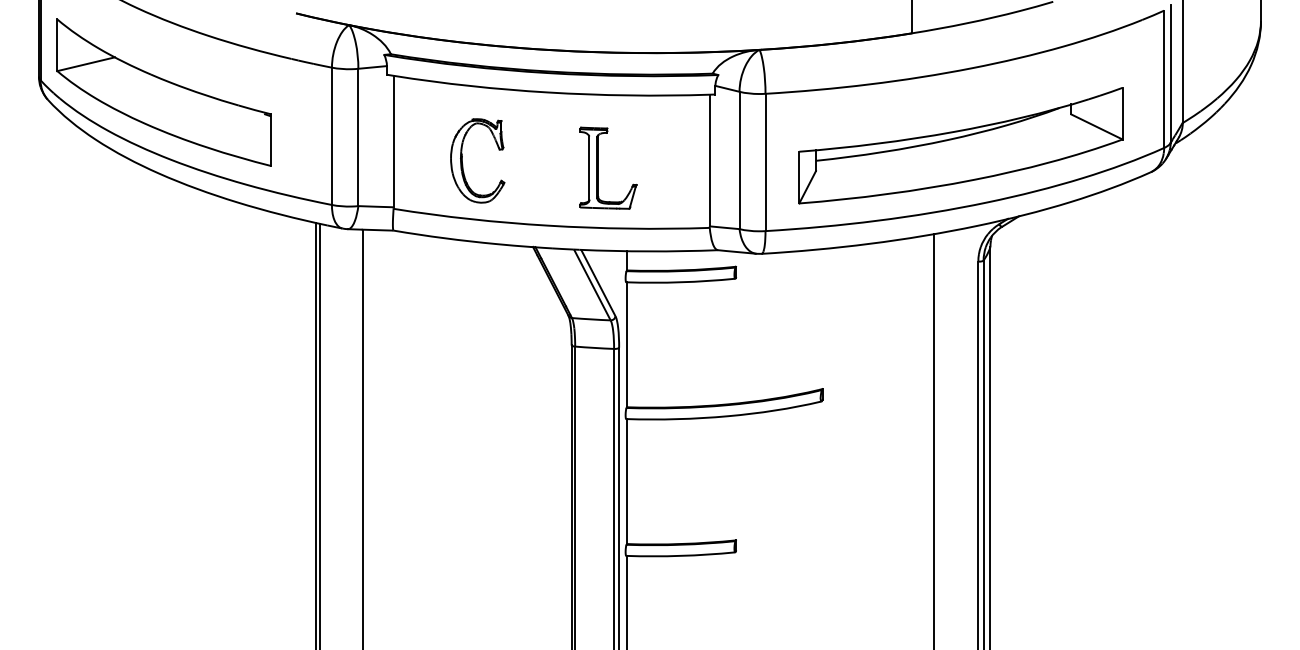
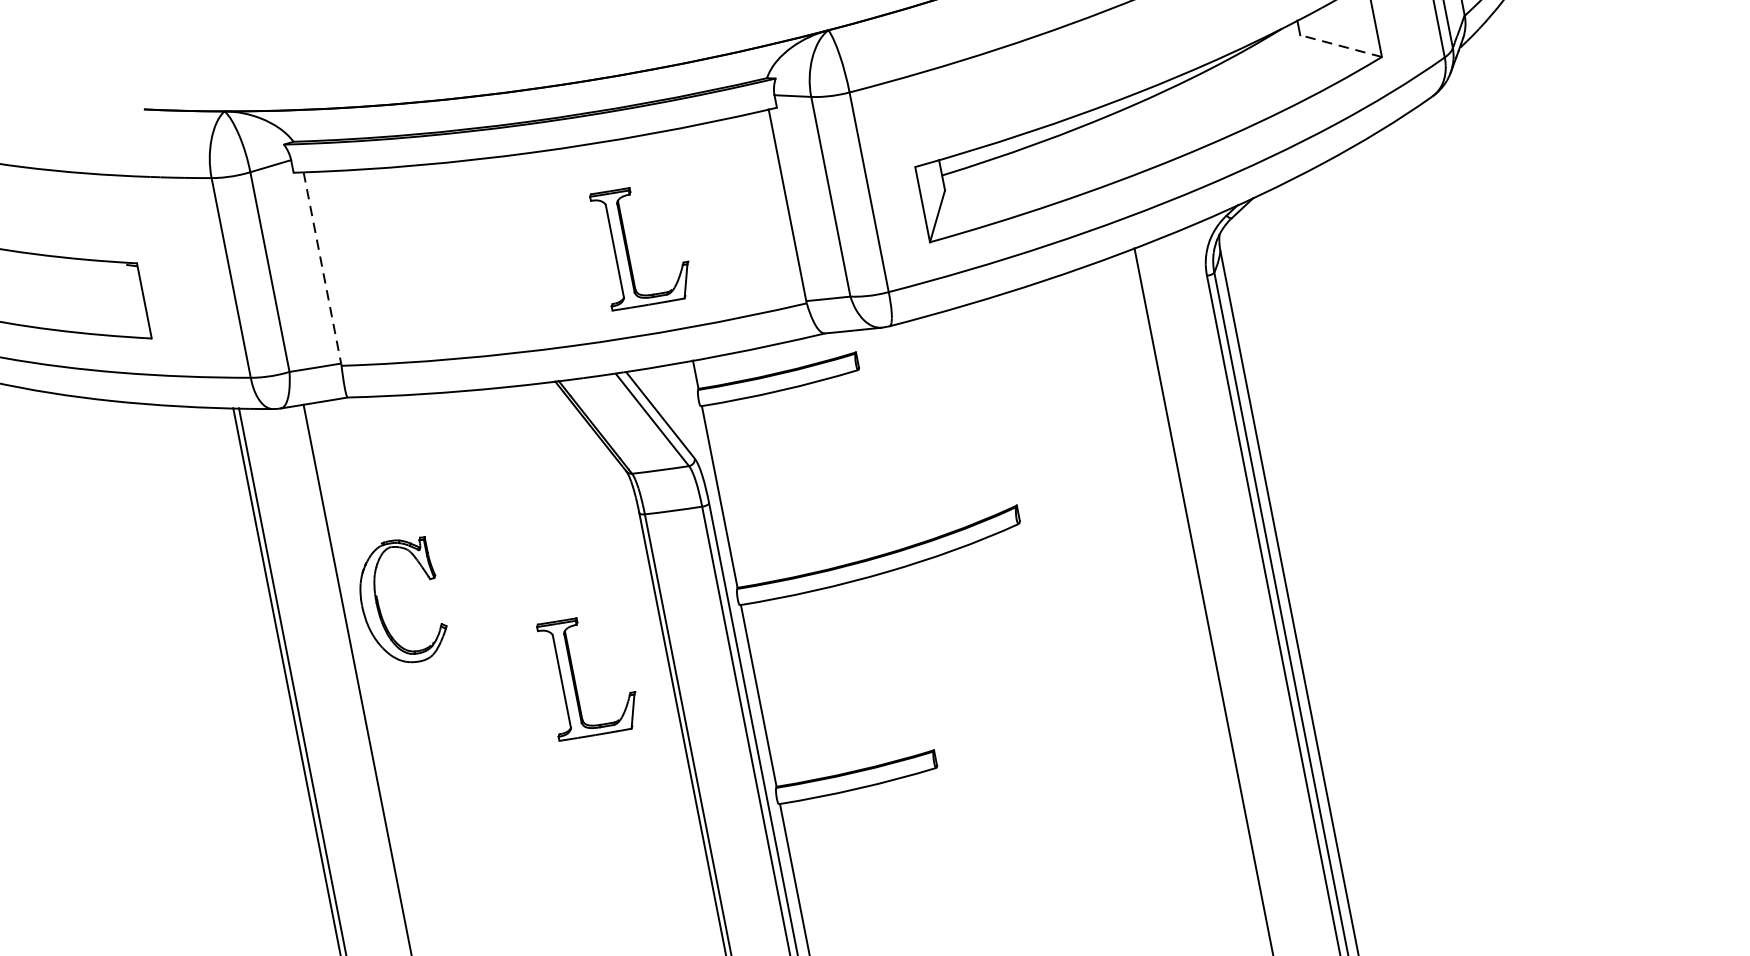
line: (1096, 126) -> (1340, 45), solid -> dashed
line: (393, 141) -> (322, 267), solid -> dashed
part: (463, 164) -> (381, 611), moved
part: (507, 445) -> (574, 677), added

